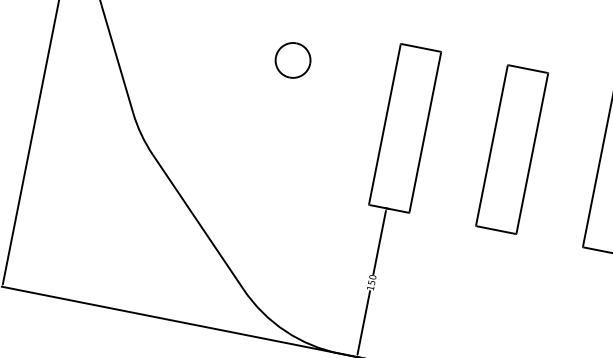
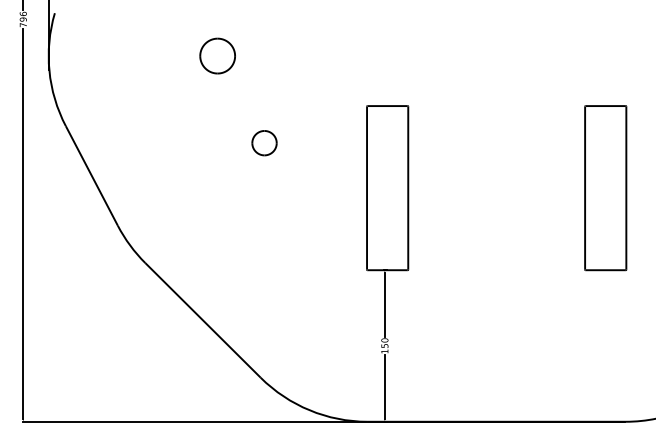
part: (293, 59) -> (264, 142), size x0.7
part: (511, 149) -> (496, 188), removed

